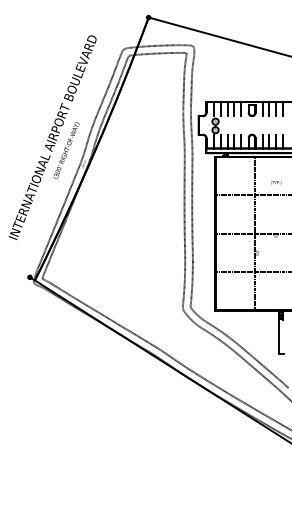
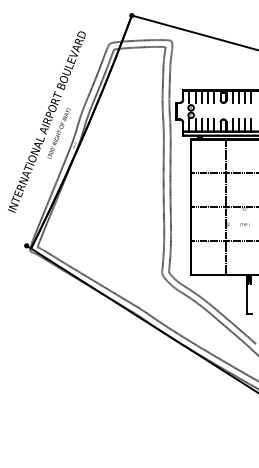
text: (275, 182) -> (244, 224), moved

